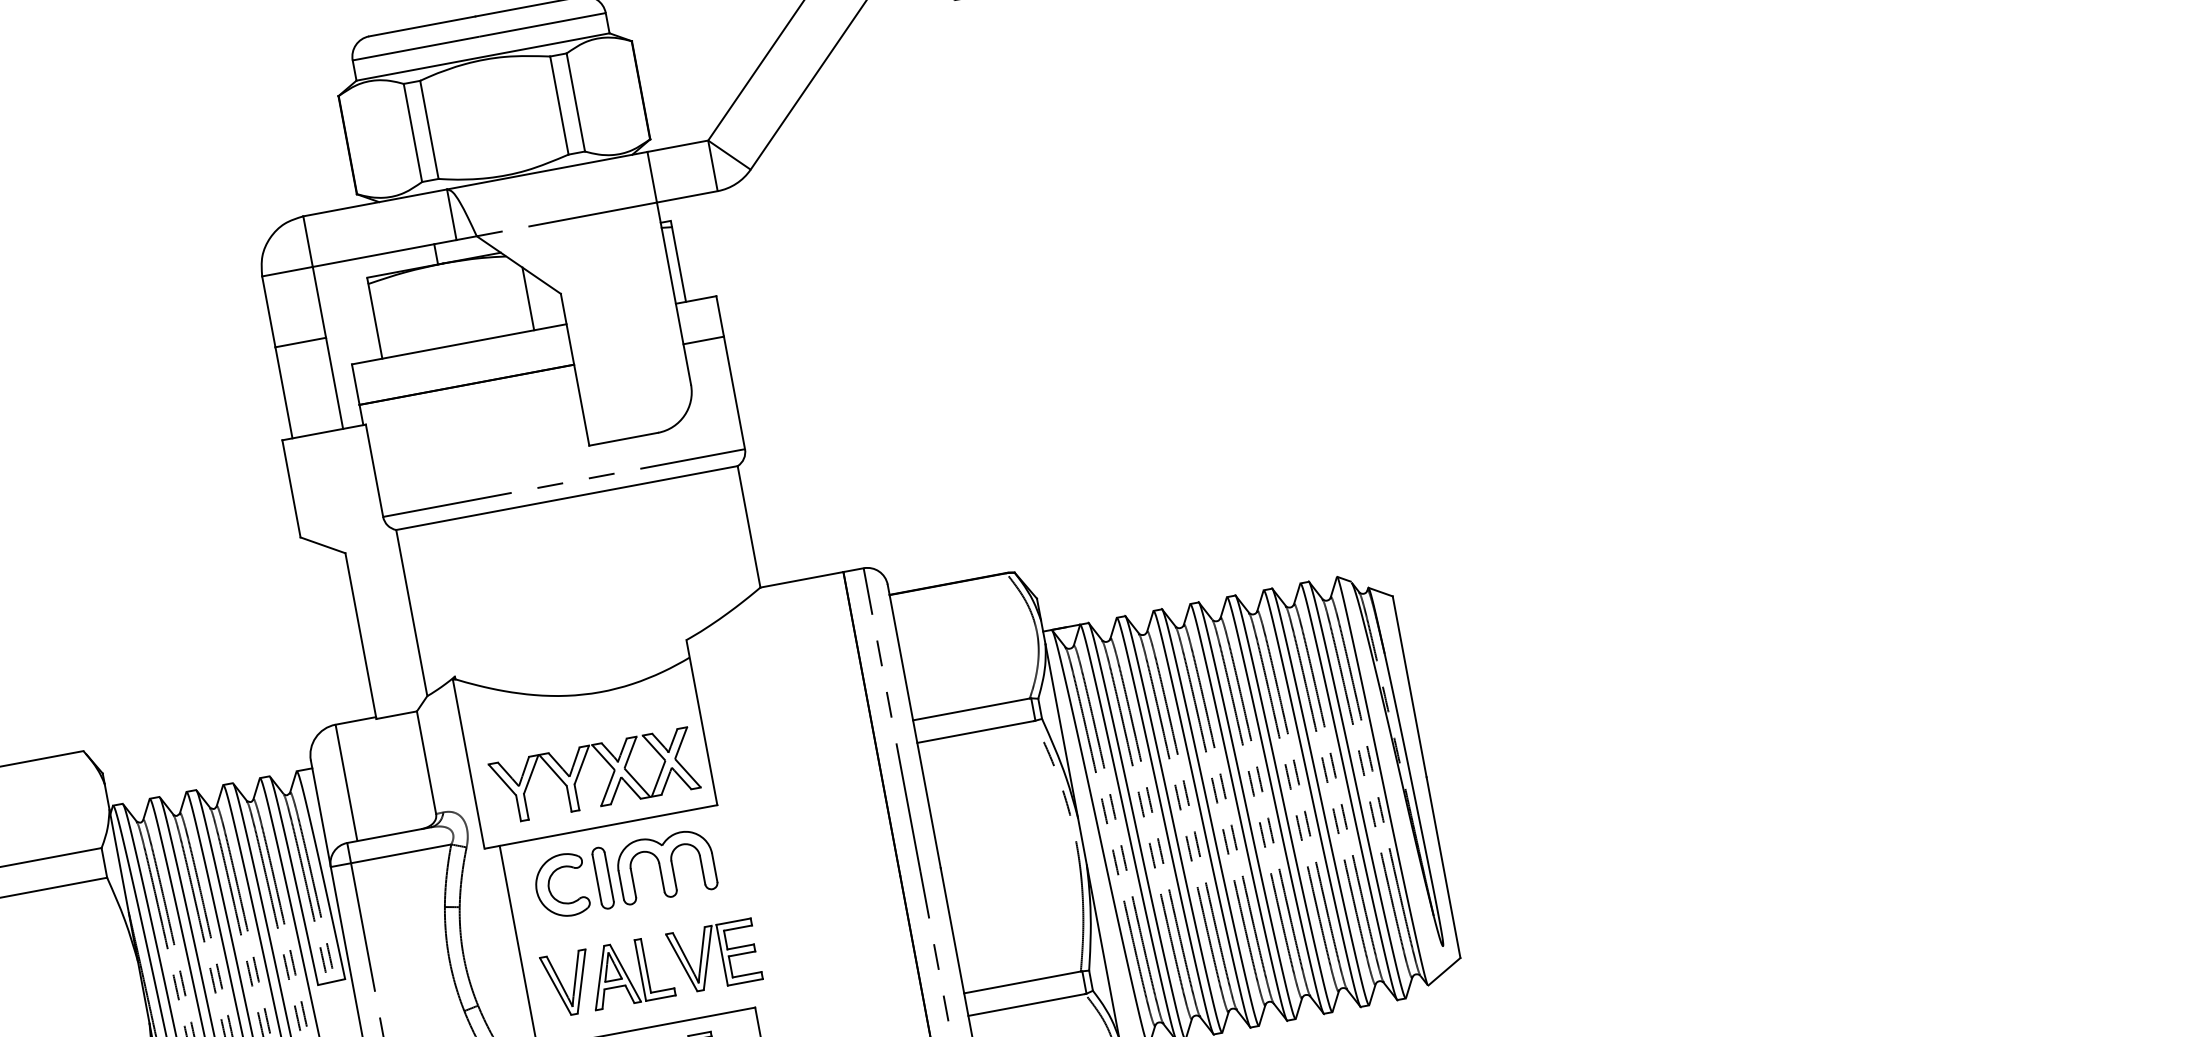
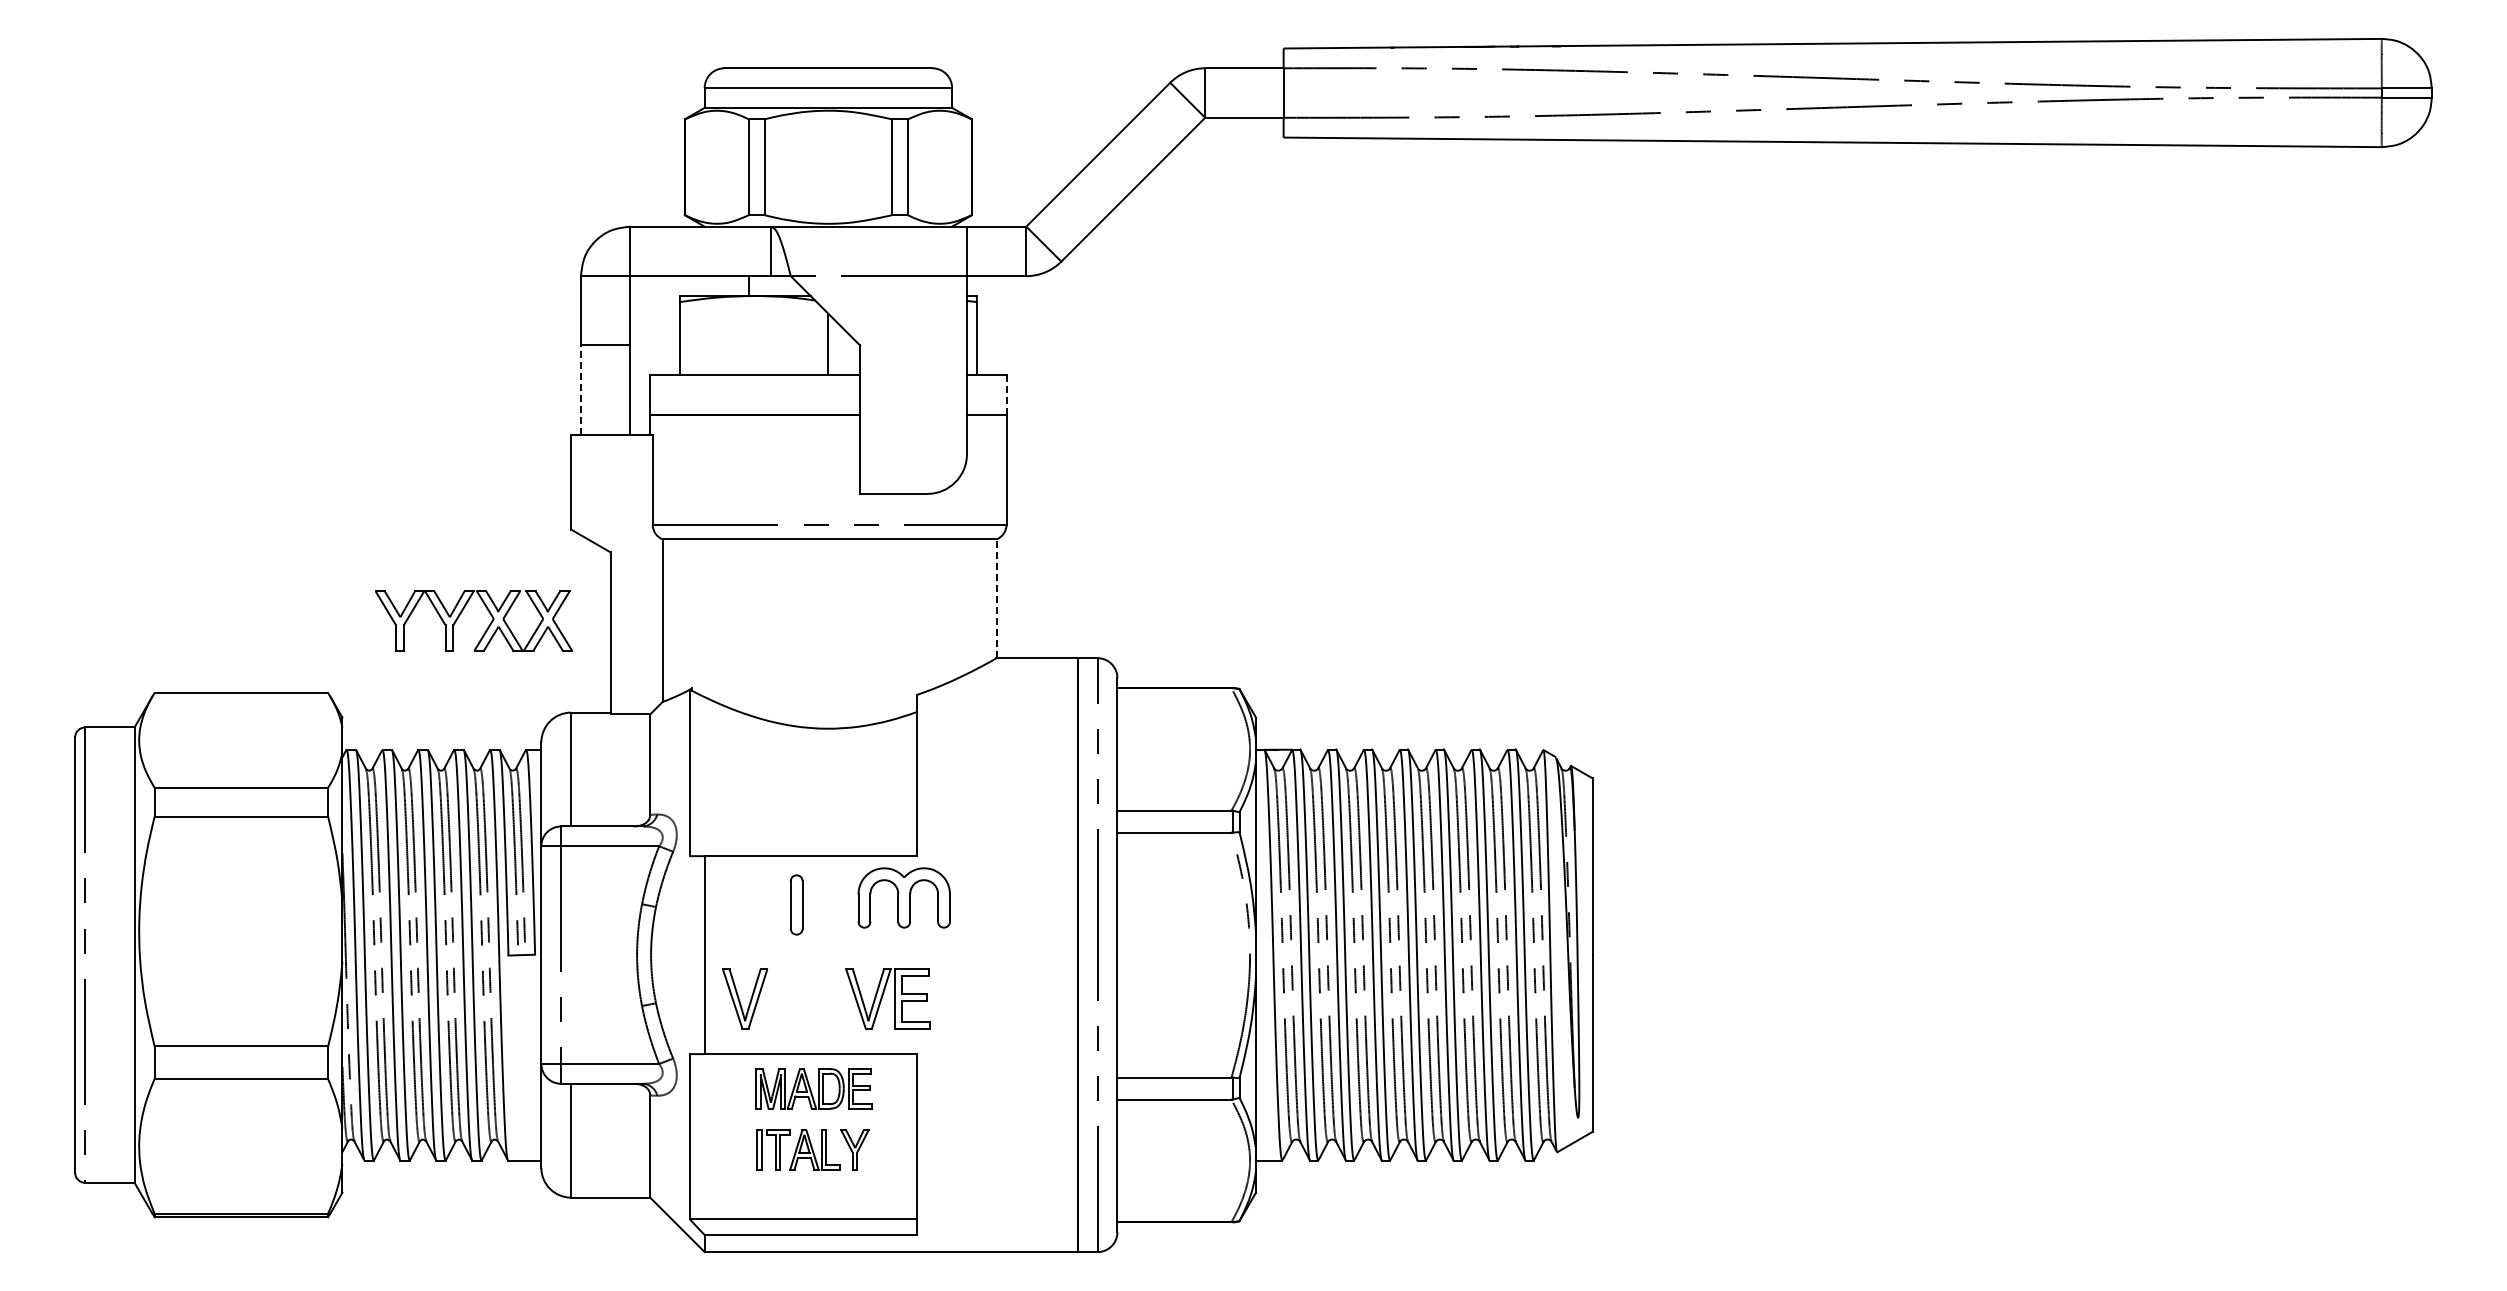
line: (720, 316) -> (1006, 394), solid -> dashed
line: (283, 392) -> (580, 389), solid -> dashed
line: (748, 526) -> (996, 598), solid -> dashed
part: (581, 769) -> (462, 612), moved
part: (665, 866) -> (903, 897), moved
part: (549, 883) -> (745, 900), removed
part: (629, 972) -> (804, 998), removed

